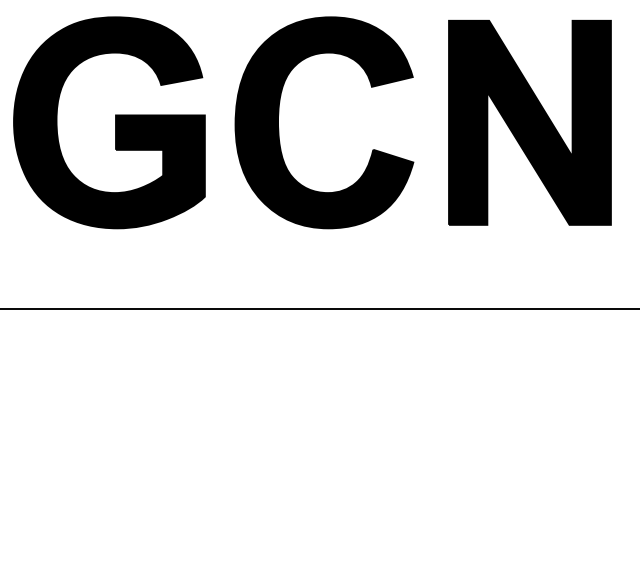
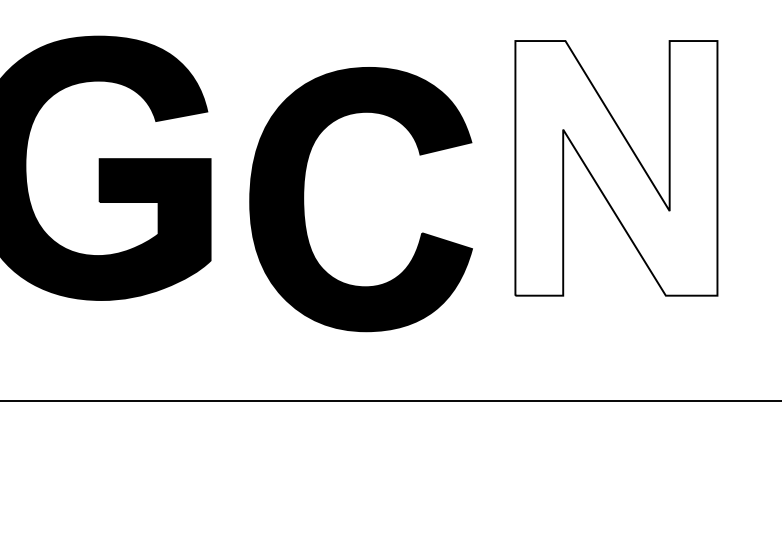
fill: (529, 122) -> (615, 167), removed
part: (279, 128) -> (305, 206), moved

